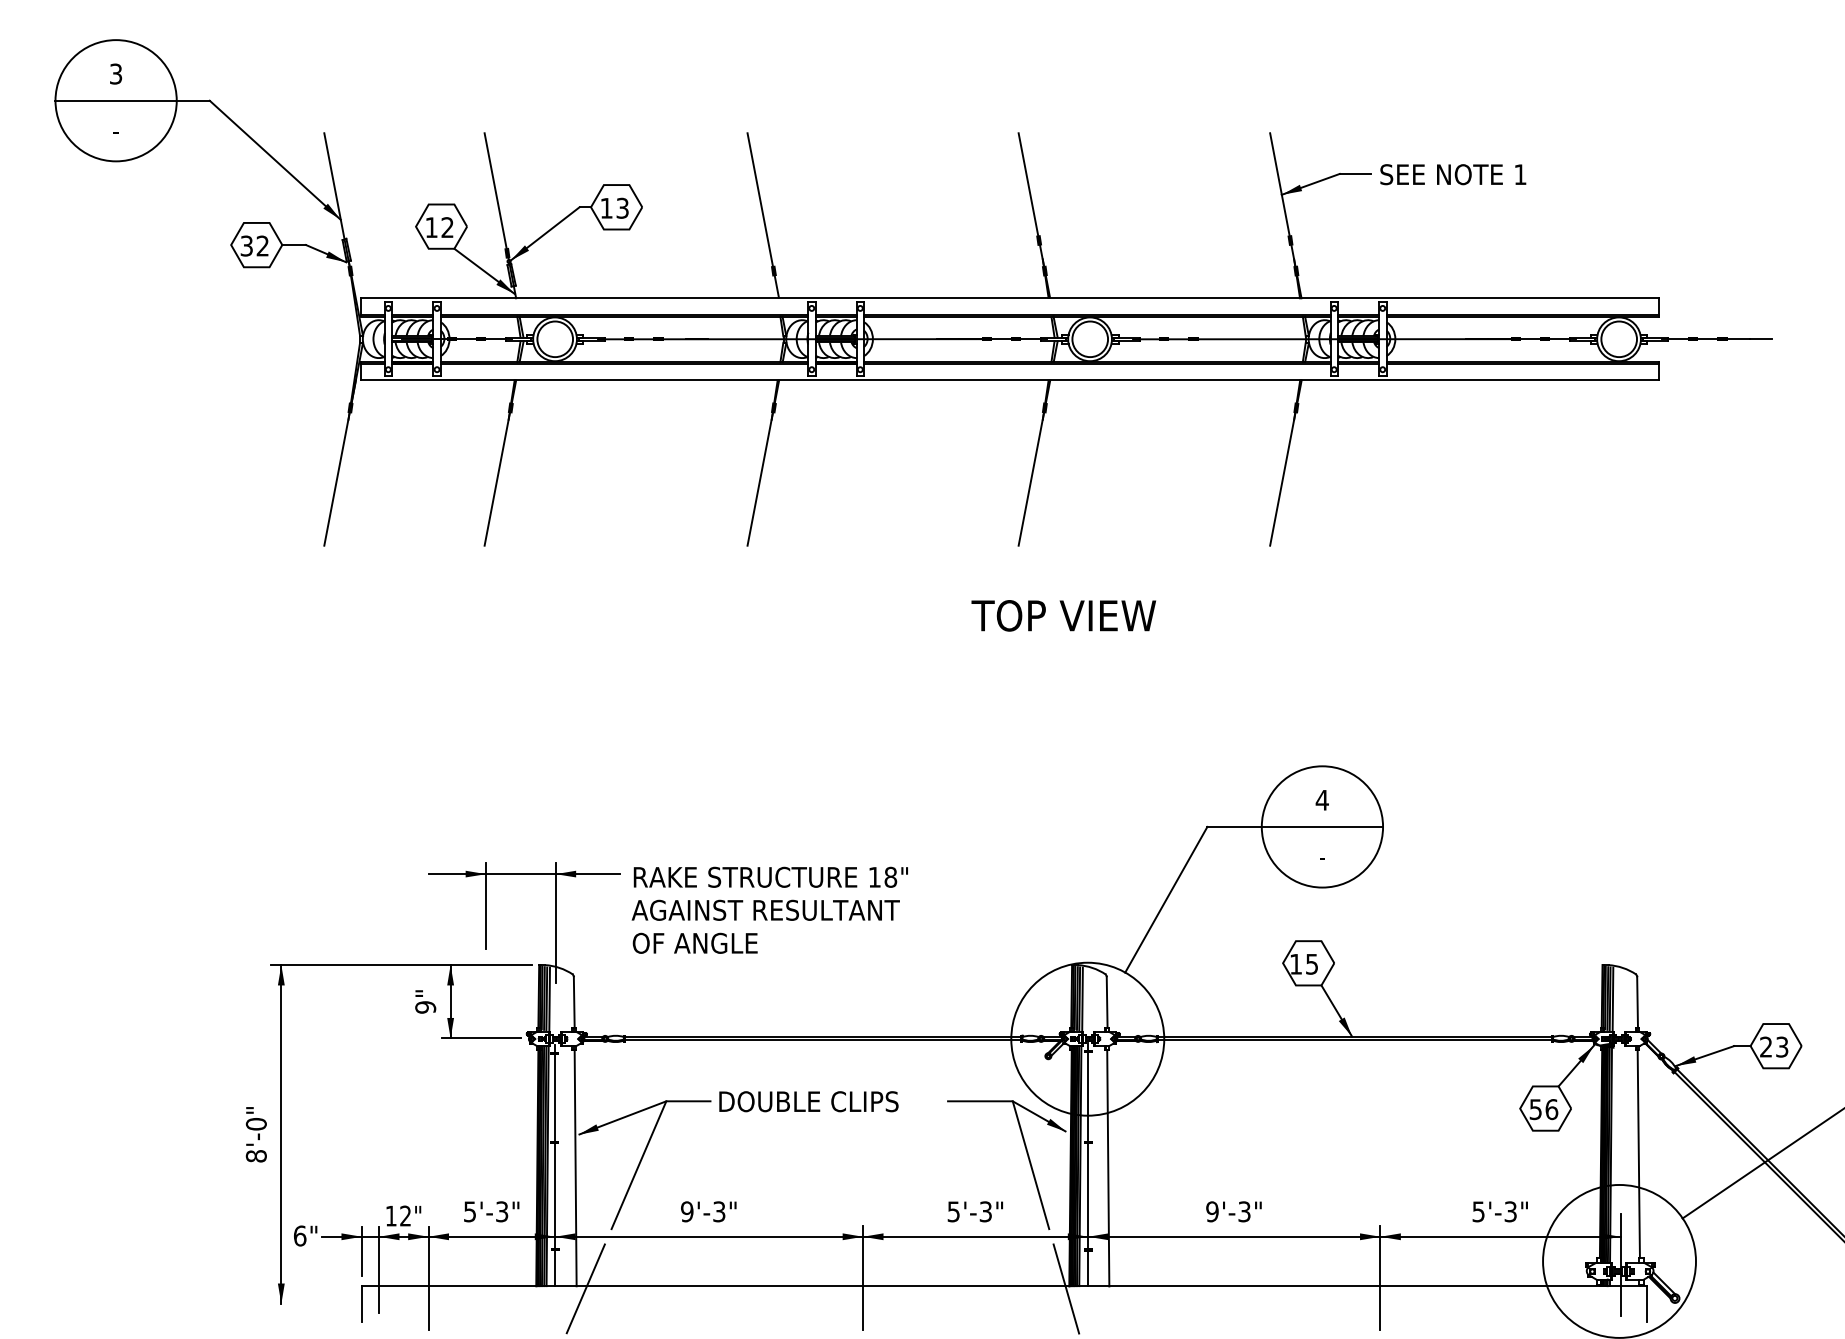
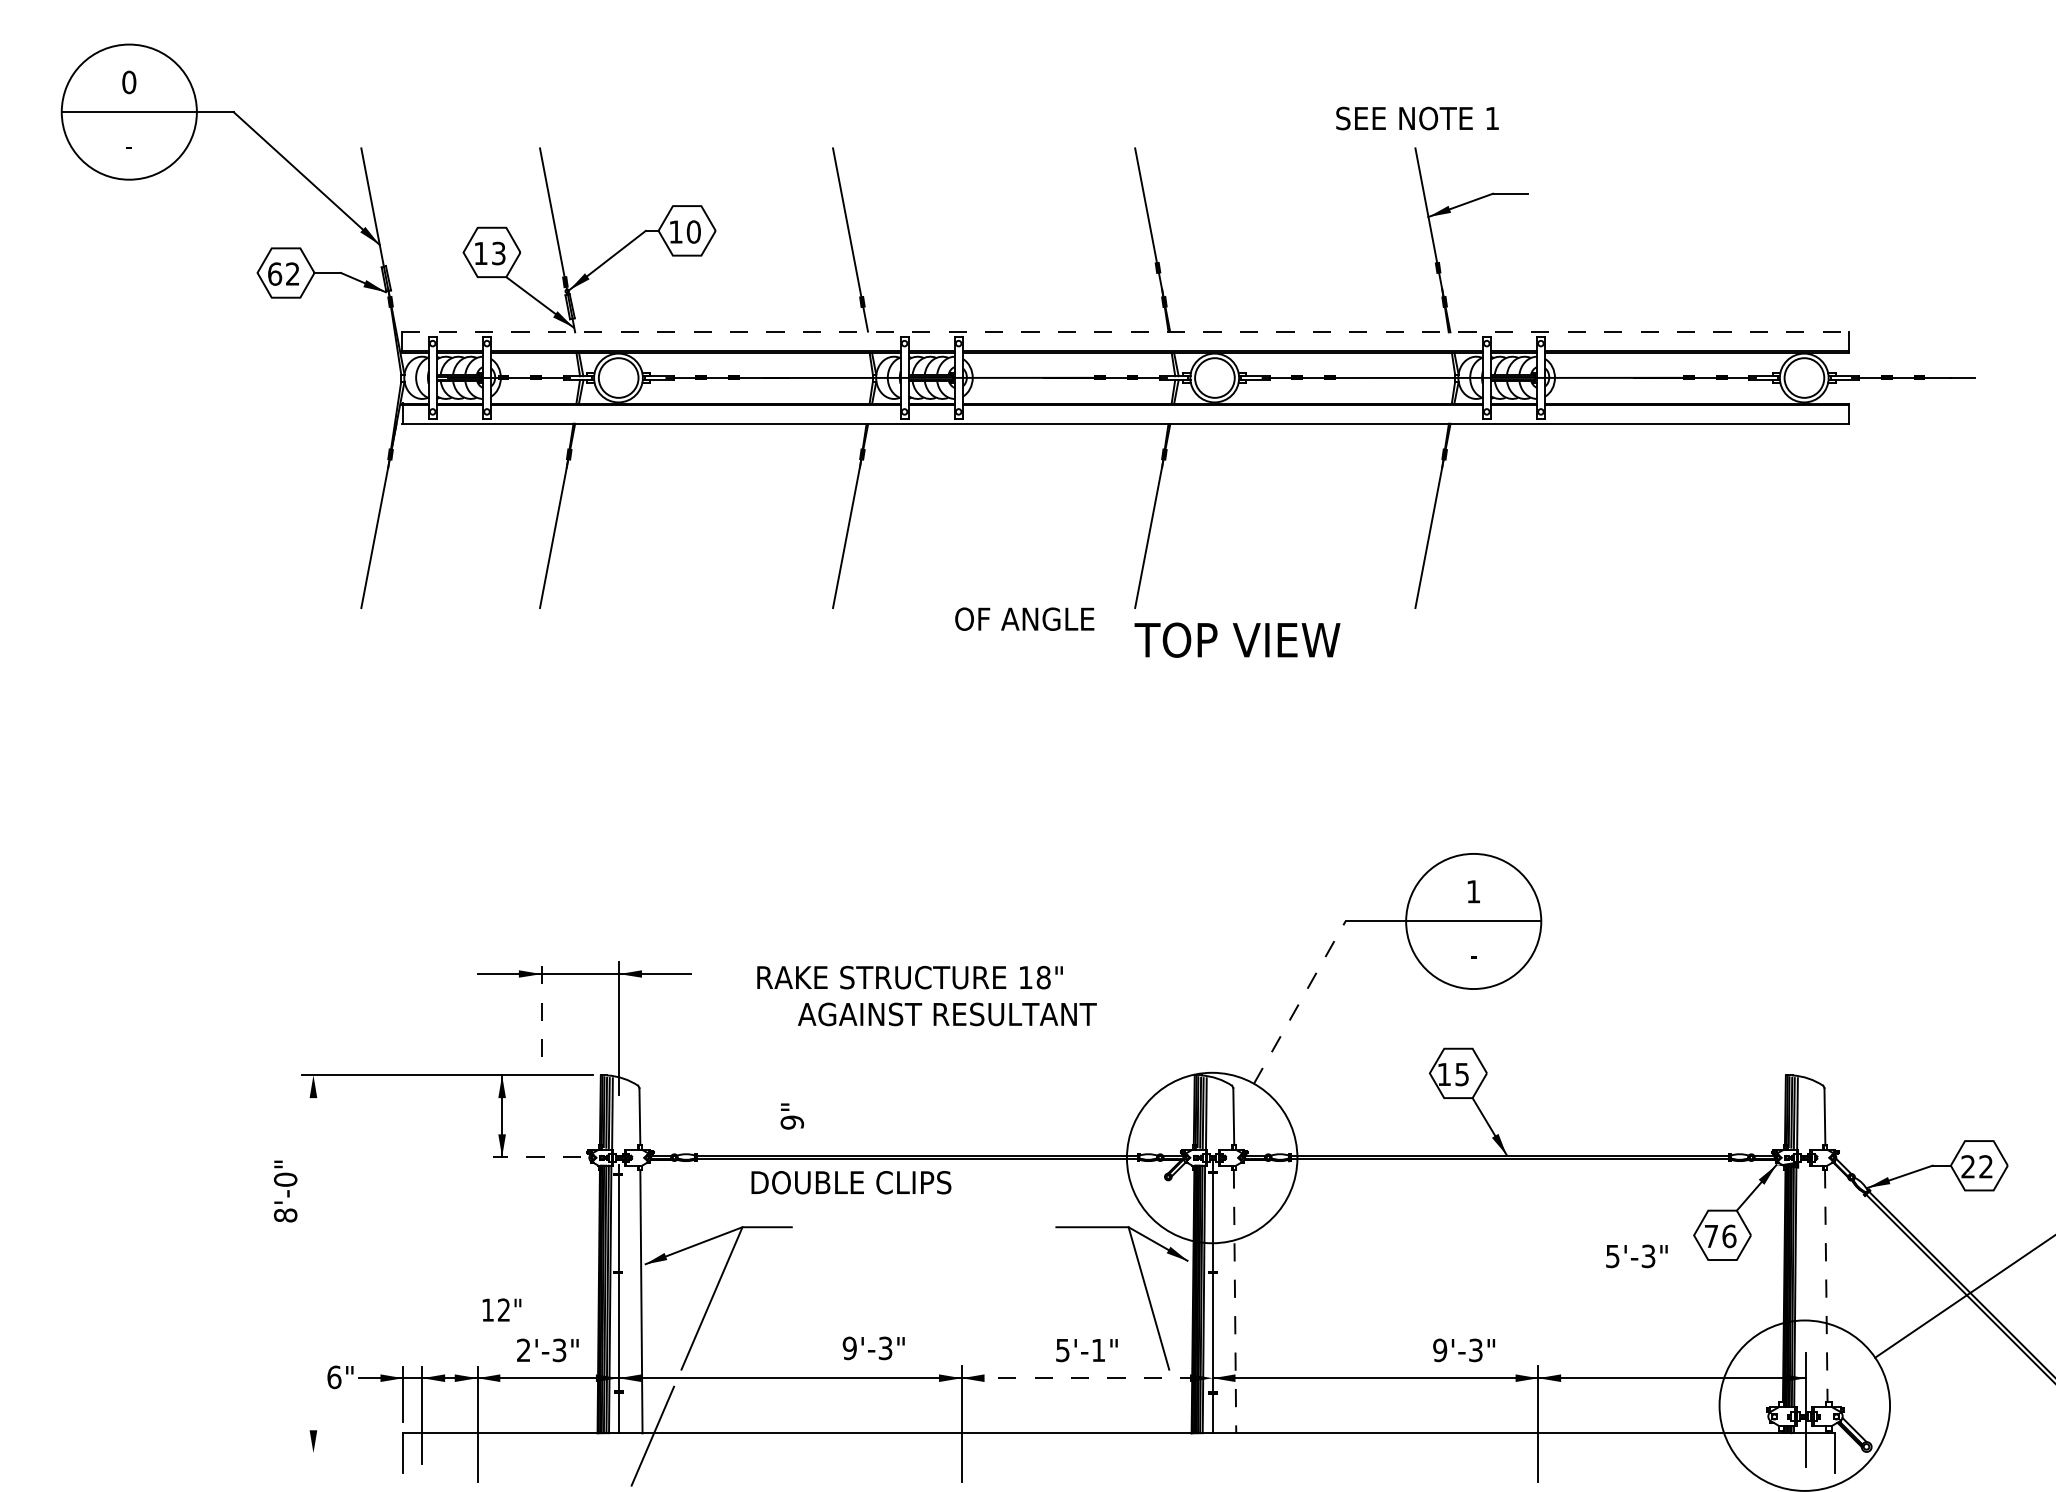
text: (116, 74) -> (129, 82), 3 -> 0
text: (1453, 174) -> (1417, 118), moved
text: (622, 207) -> (693, 231), 13 -> 10
text: (447, 227) -> (498, 253), 12 -> 13
text: (247, 245) -> (275, 273), 32 -> 62
line: (1010, 298) -> (1126, 332), solid -> dashed
text: (1063, 615) -> (1237, 639), moved
text: (1322, 800) -> (1473, 891), 4 -> 1
text: (770, 877) -> (909, 977), moved
line: (1166, 899) -> (1299, 1002), solid -> dashed
line: (485, 905) -> (541, 1009), solid -> dashed
text: (765, 910) -> (947, 1014), moved
text: (695, 942) -> (1024, 618), moved
text: (425, 1001) -> (792, 1116), moved
line: (482, 1038) -> (537, 1157), solid -> dashed
text: (1781, 1046) -> (1985, 1166), 23 -> 22
text: (808, 1101) -> (851, 1182), moved
text: (1535, 1109) -> (1711, 1236), 56 -> 76
text: (256, 1134) -> (285, 1191), moved
line: (281, 1134) -> (313, 1264), removed
line: (1638, 1153) -> (1826, 1285), solid -> dashed
line: (1108, 1167) -> (1235, 1301), solid -> dashed
text: (469, 1211) -> (523, 1350), 5'-3" -> 2'-3"
text: (708, 1211) -> (873, 1348), moved
text: (985, 1211) -> (1098, 1350), 5'-3" -> 5'-1"
text: (1233, 1211) -> (1463, 1350), moved
text: (1499, 1211) -> (1636, 1256), moved
text: (403, 1215) -> (501, 1309), moved
line: (975, 1237) -> (1087, 1378), solid -> dashed
line: (1066, 1289) -> (1188, 1436), removed

